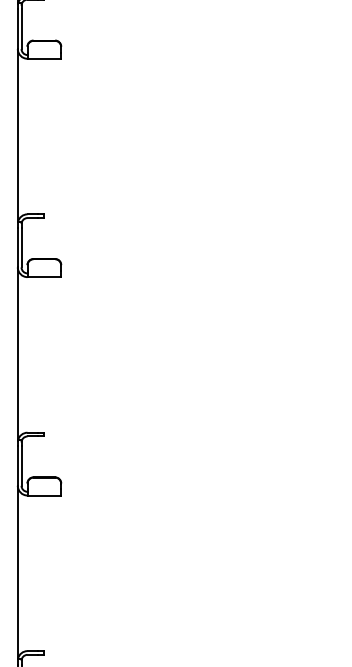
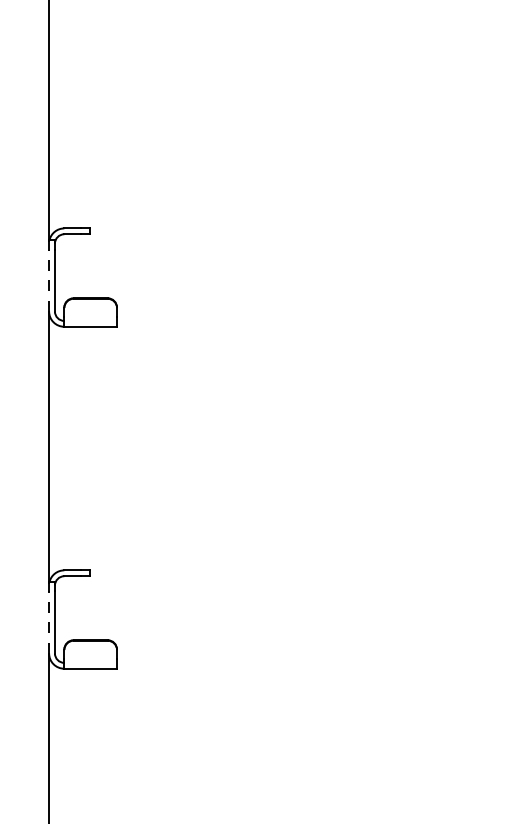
line: (17, 247) -> (48, 280), solid -> dashed
line: (17, 466) -> (48, 623), solid -> dashed

